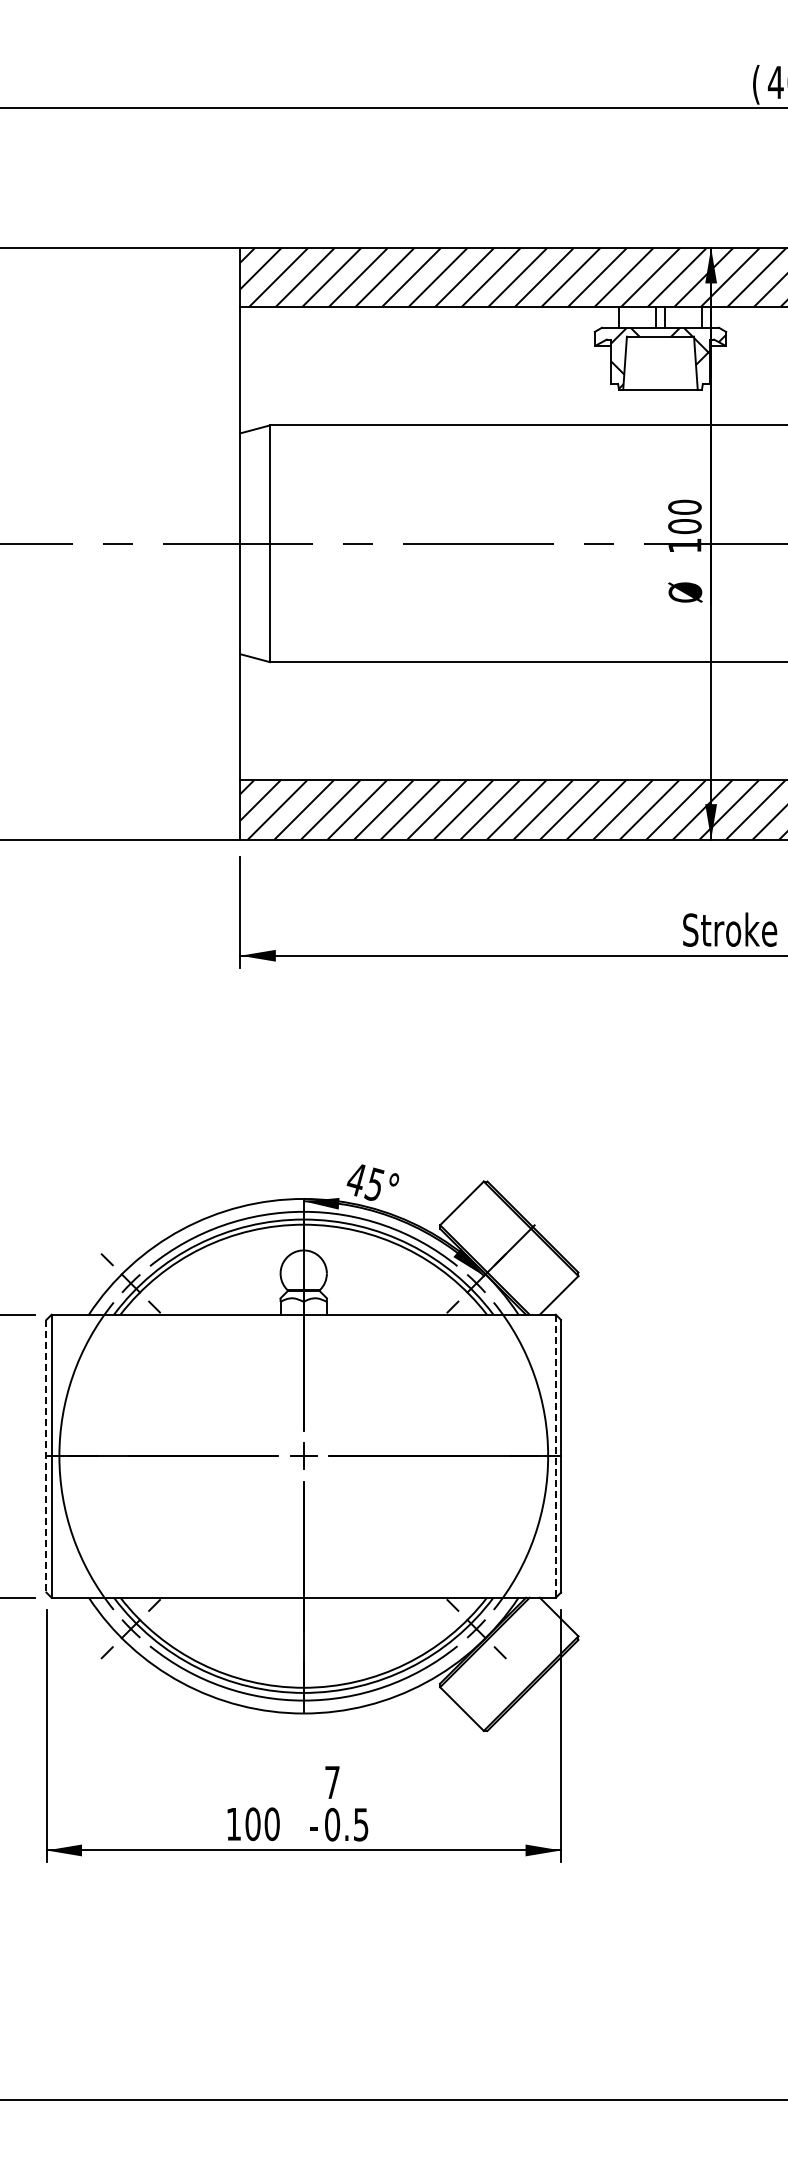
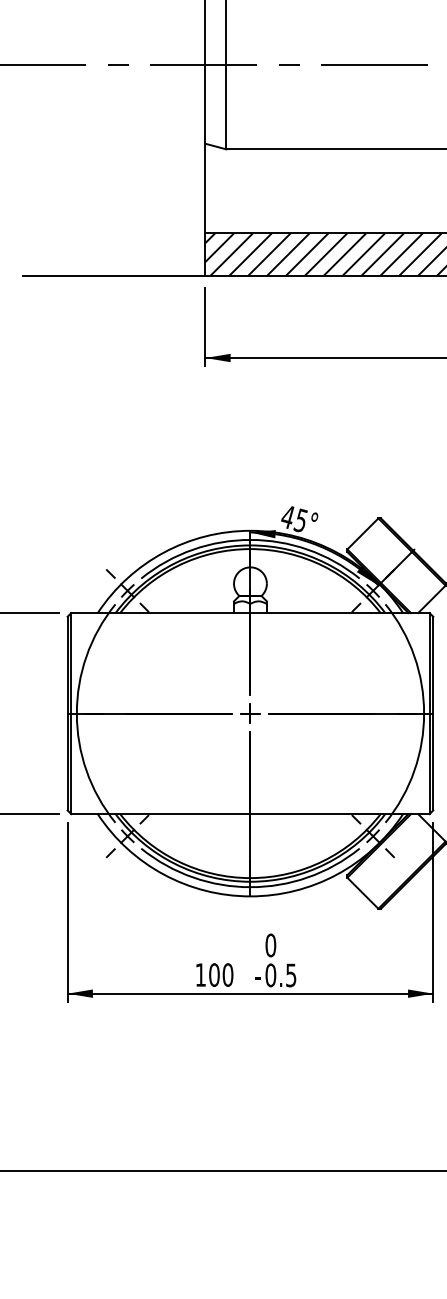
line: (46, 1456) -> (67, 713), dashed -> solid
line: (555, 1456) -> (429, 713), dashed -> solid
text: (332, 1782) -> (270, 945), 7 -> 0

